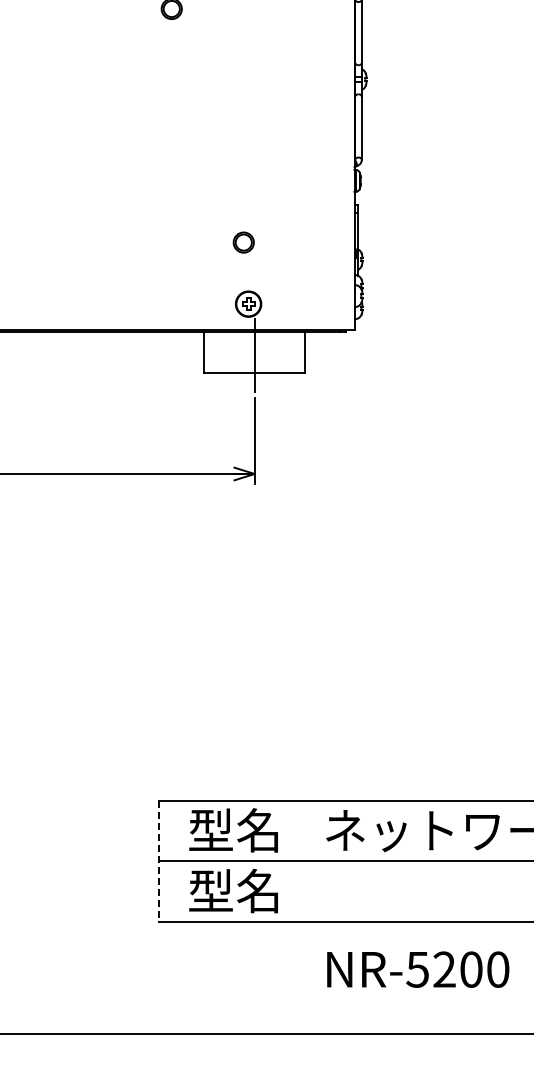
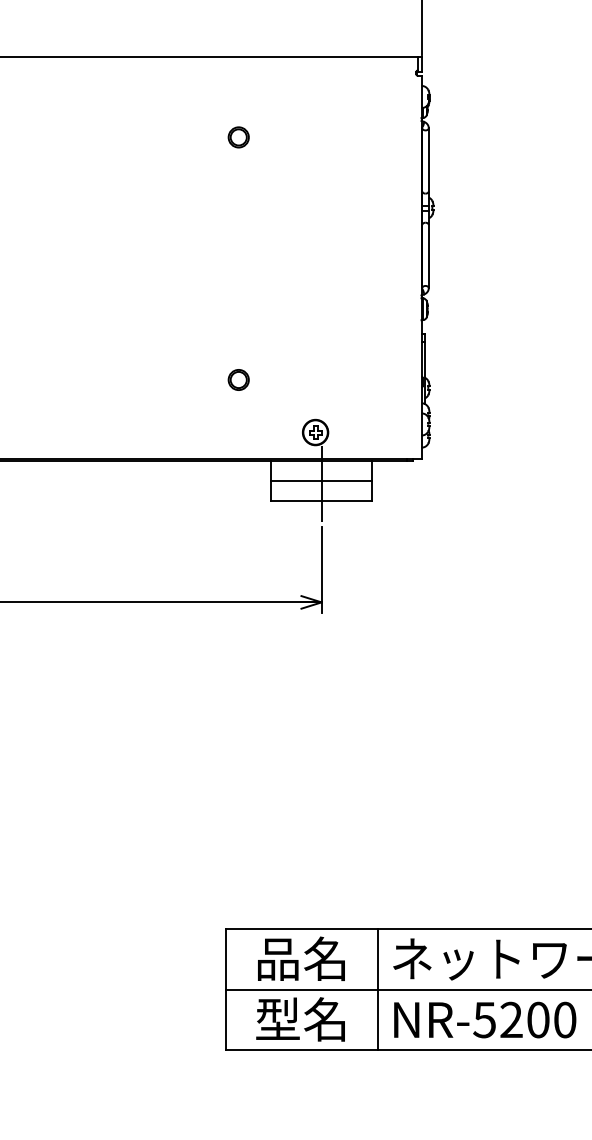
part: (243, 242) -> (238, 379), moved
line: (254, 353) -> (321, 481), added
text: (210, 830) -> (277, 958), 型名 -> 品名
line: (159, 861) -> (226, 989), dashed -> solid
line: (310, 861) -> (377, 989), added
text: (418, 969) -> (485, 1019), moved

